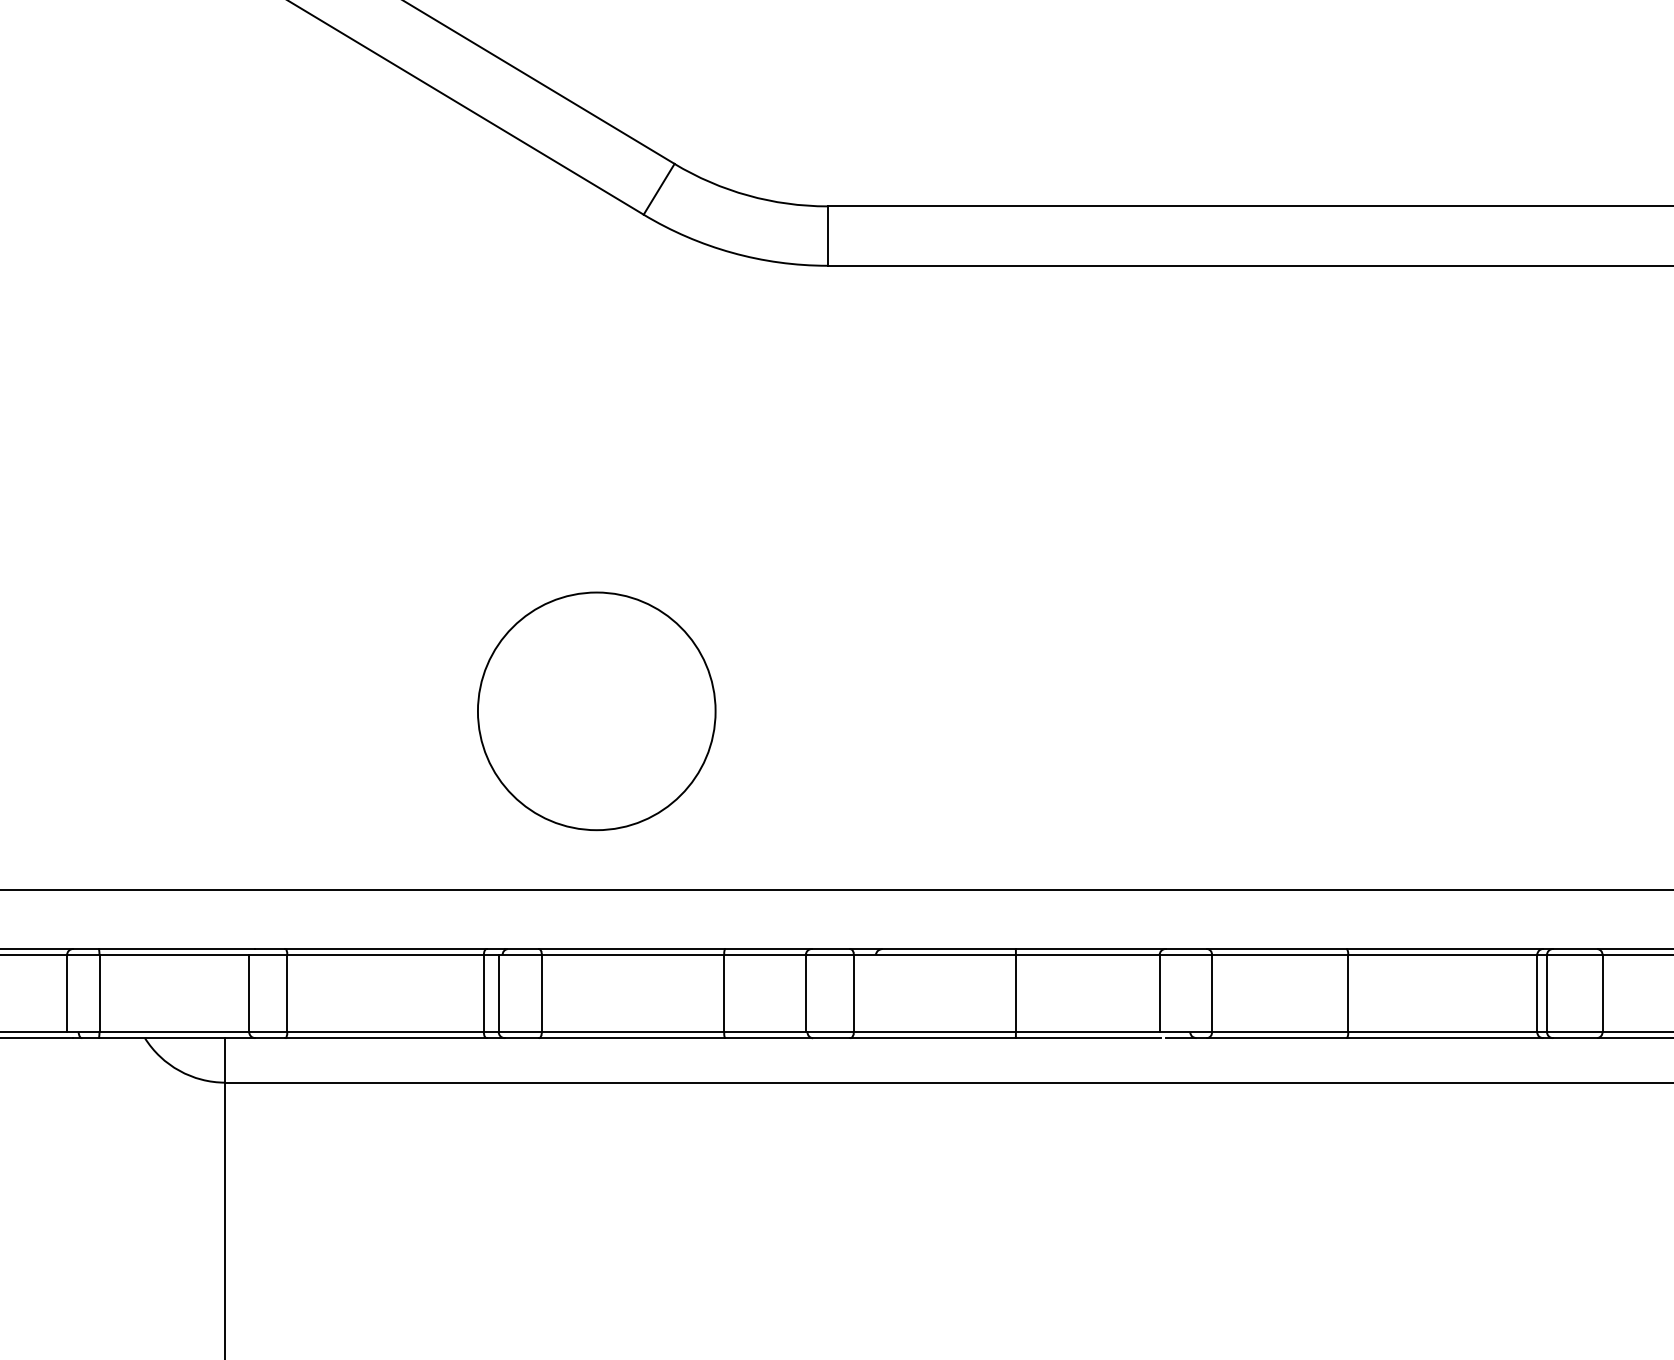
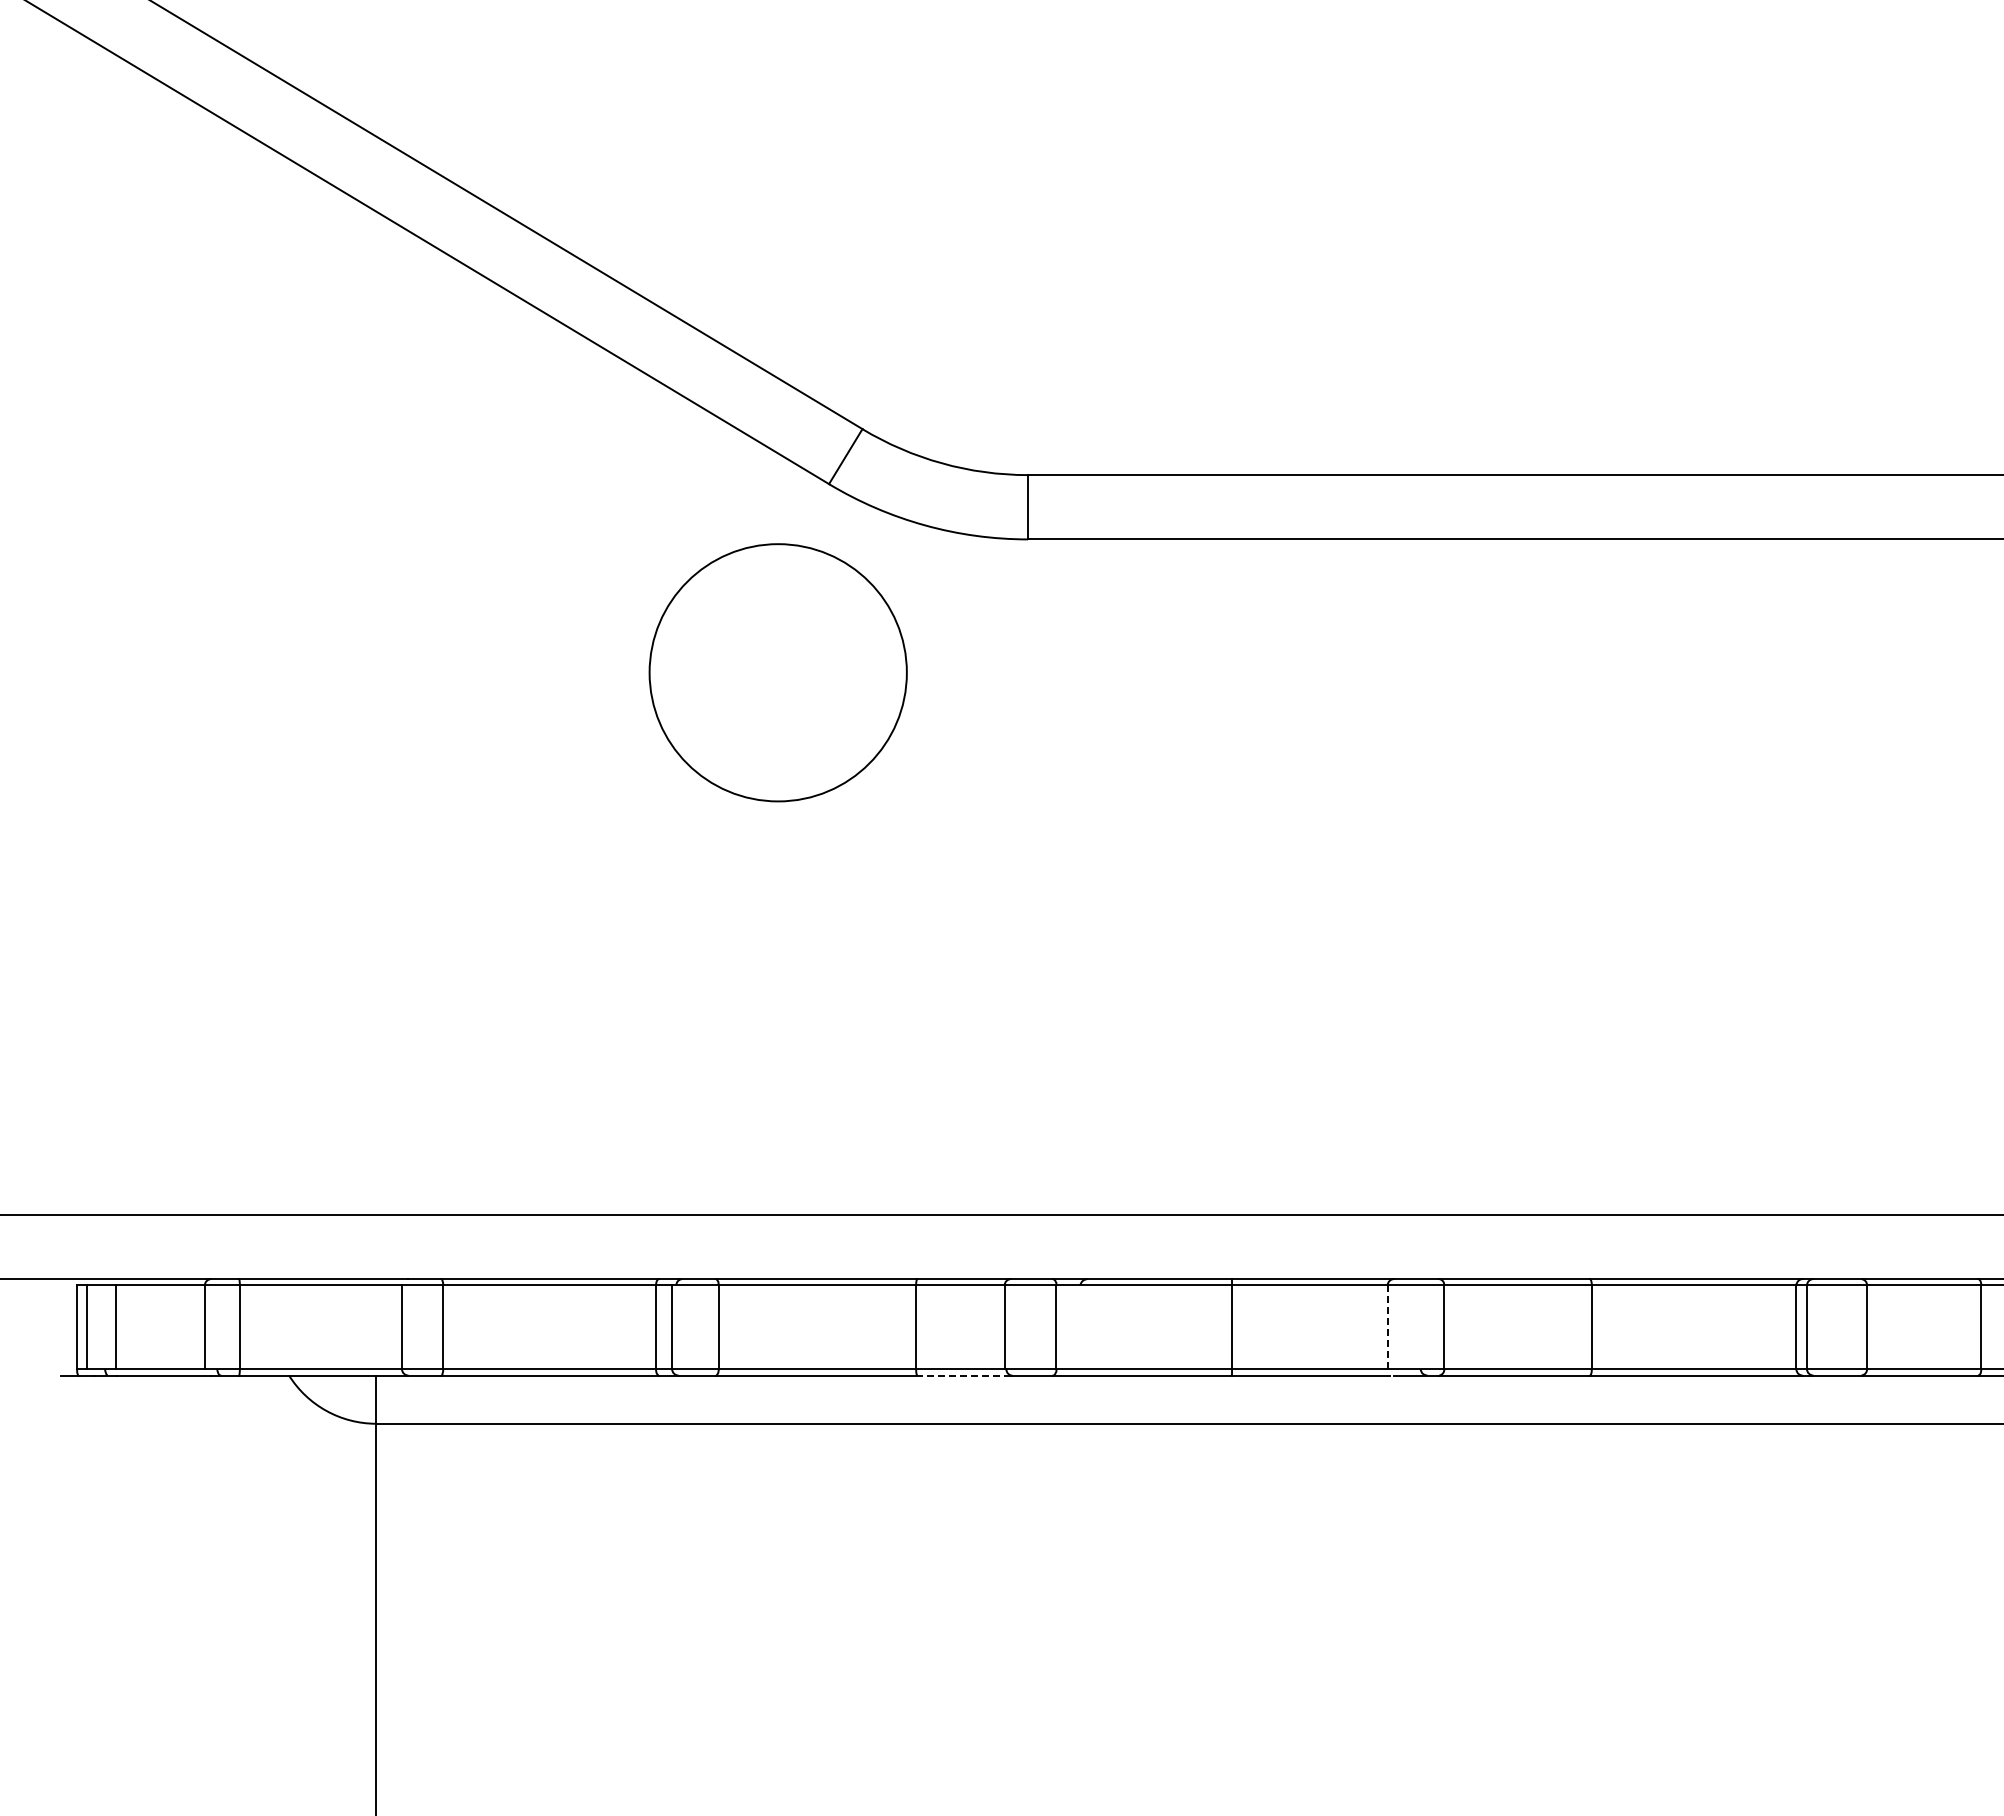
circle: (596, 711) -> (777, 672), moved
line: (1159, 993) -> (1387, 1327), solid -> dashed
line: (768, 1038) -> (964, 1375), solid -> dashed

